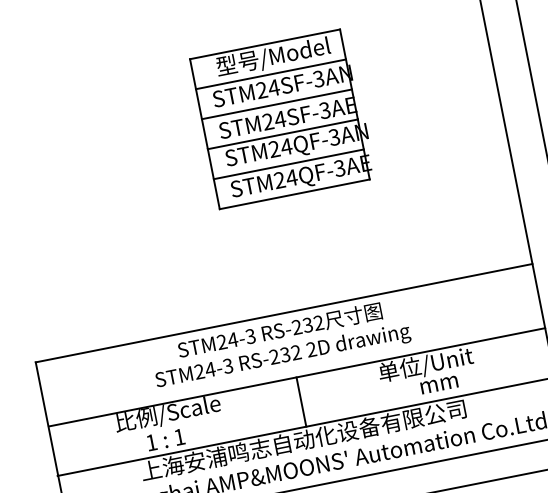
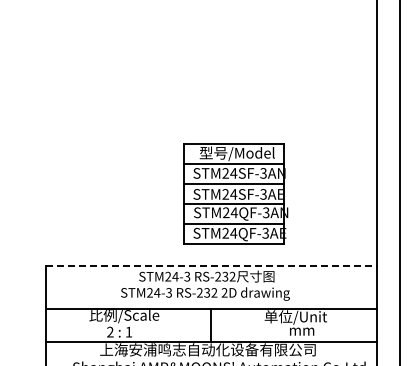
part: (282, 117) -> (235, 193), moved
line: (285, 313) -> (212, 266), solid -> dashed
text: (151, 441) -> (110, 331), 1 -> 2

